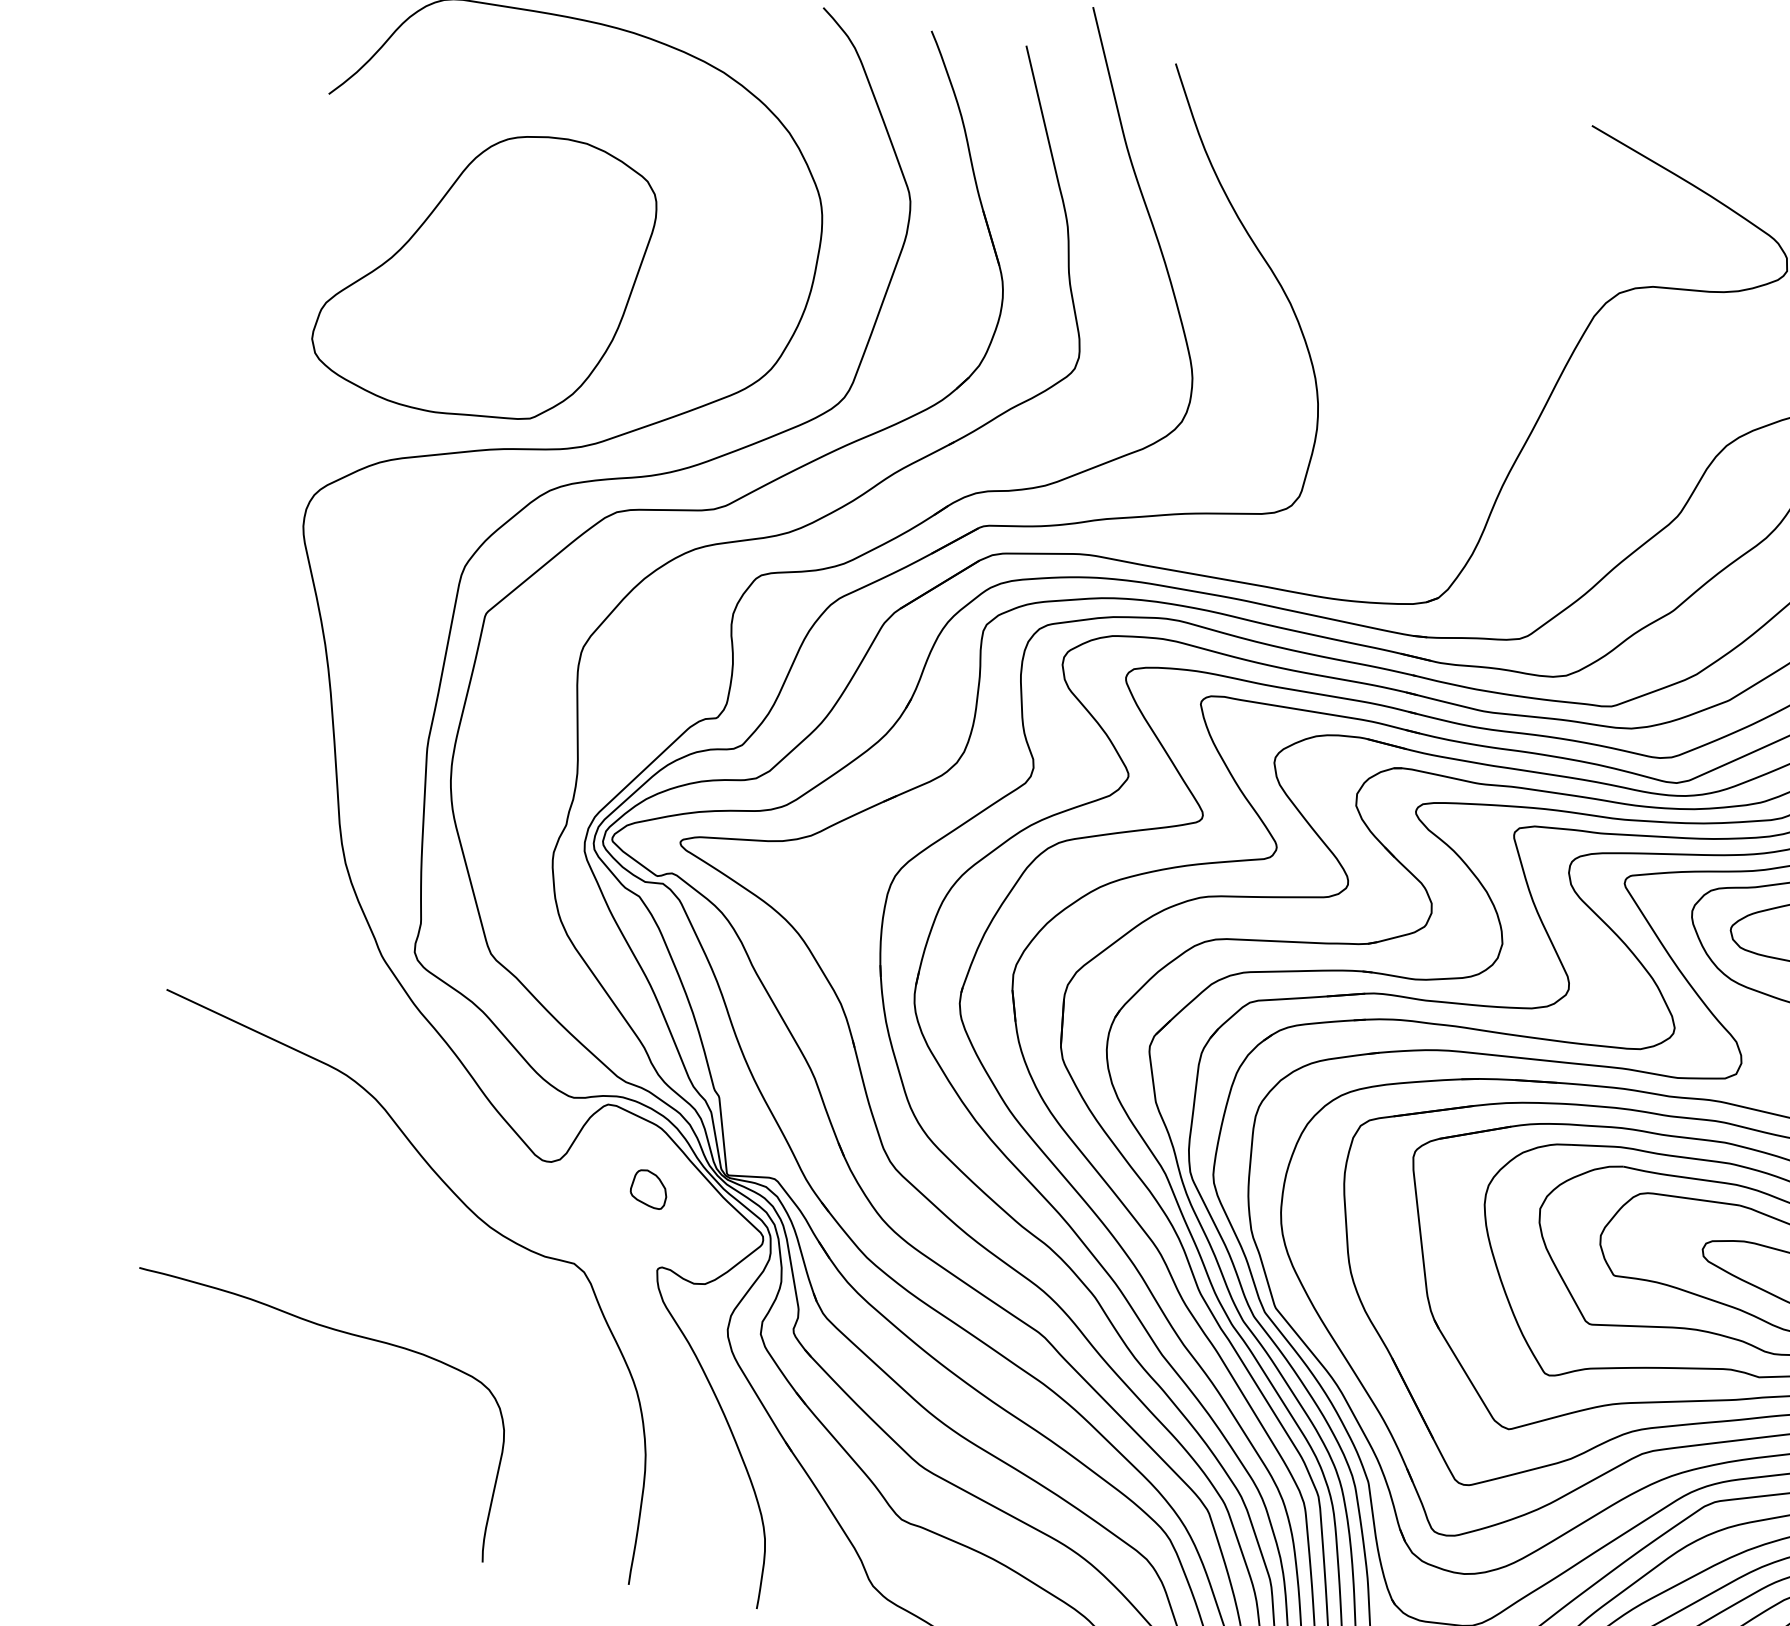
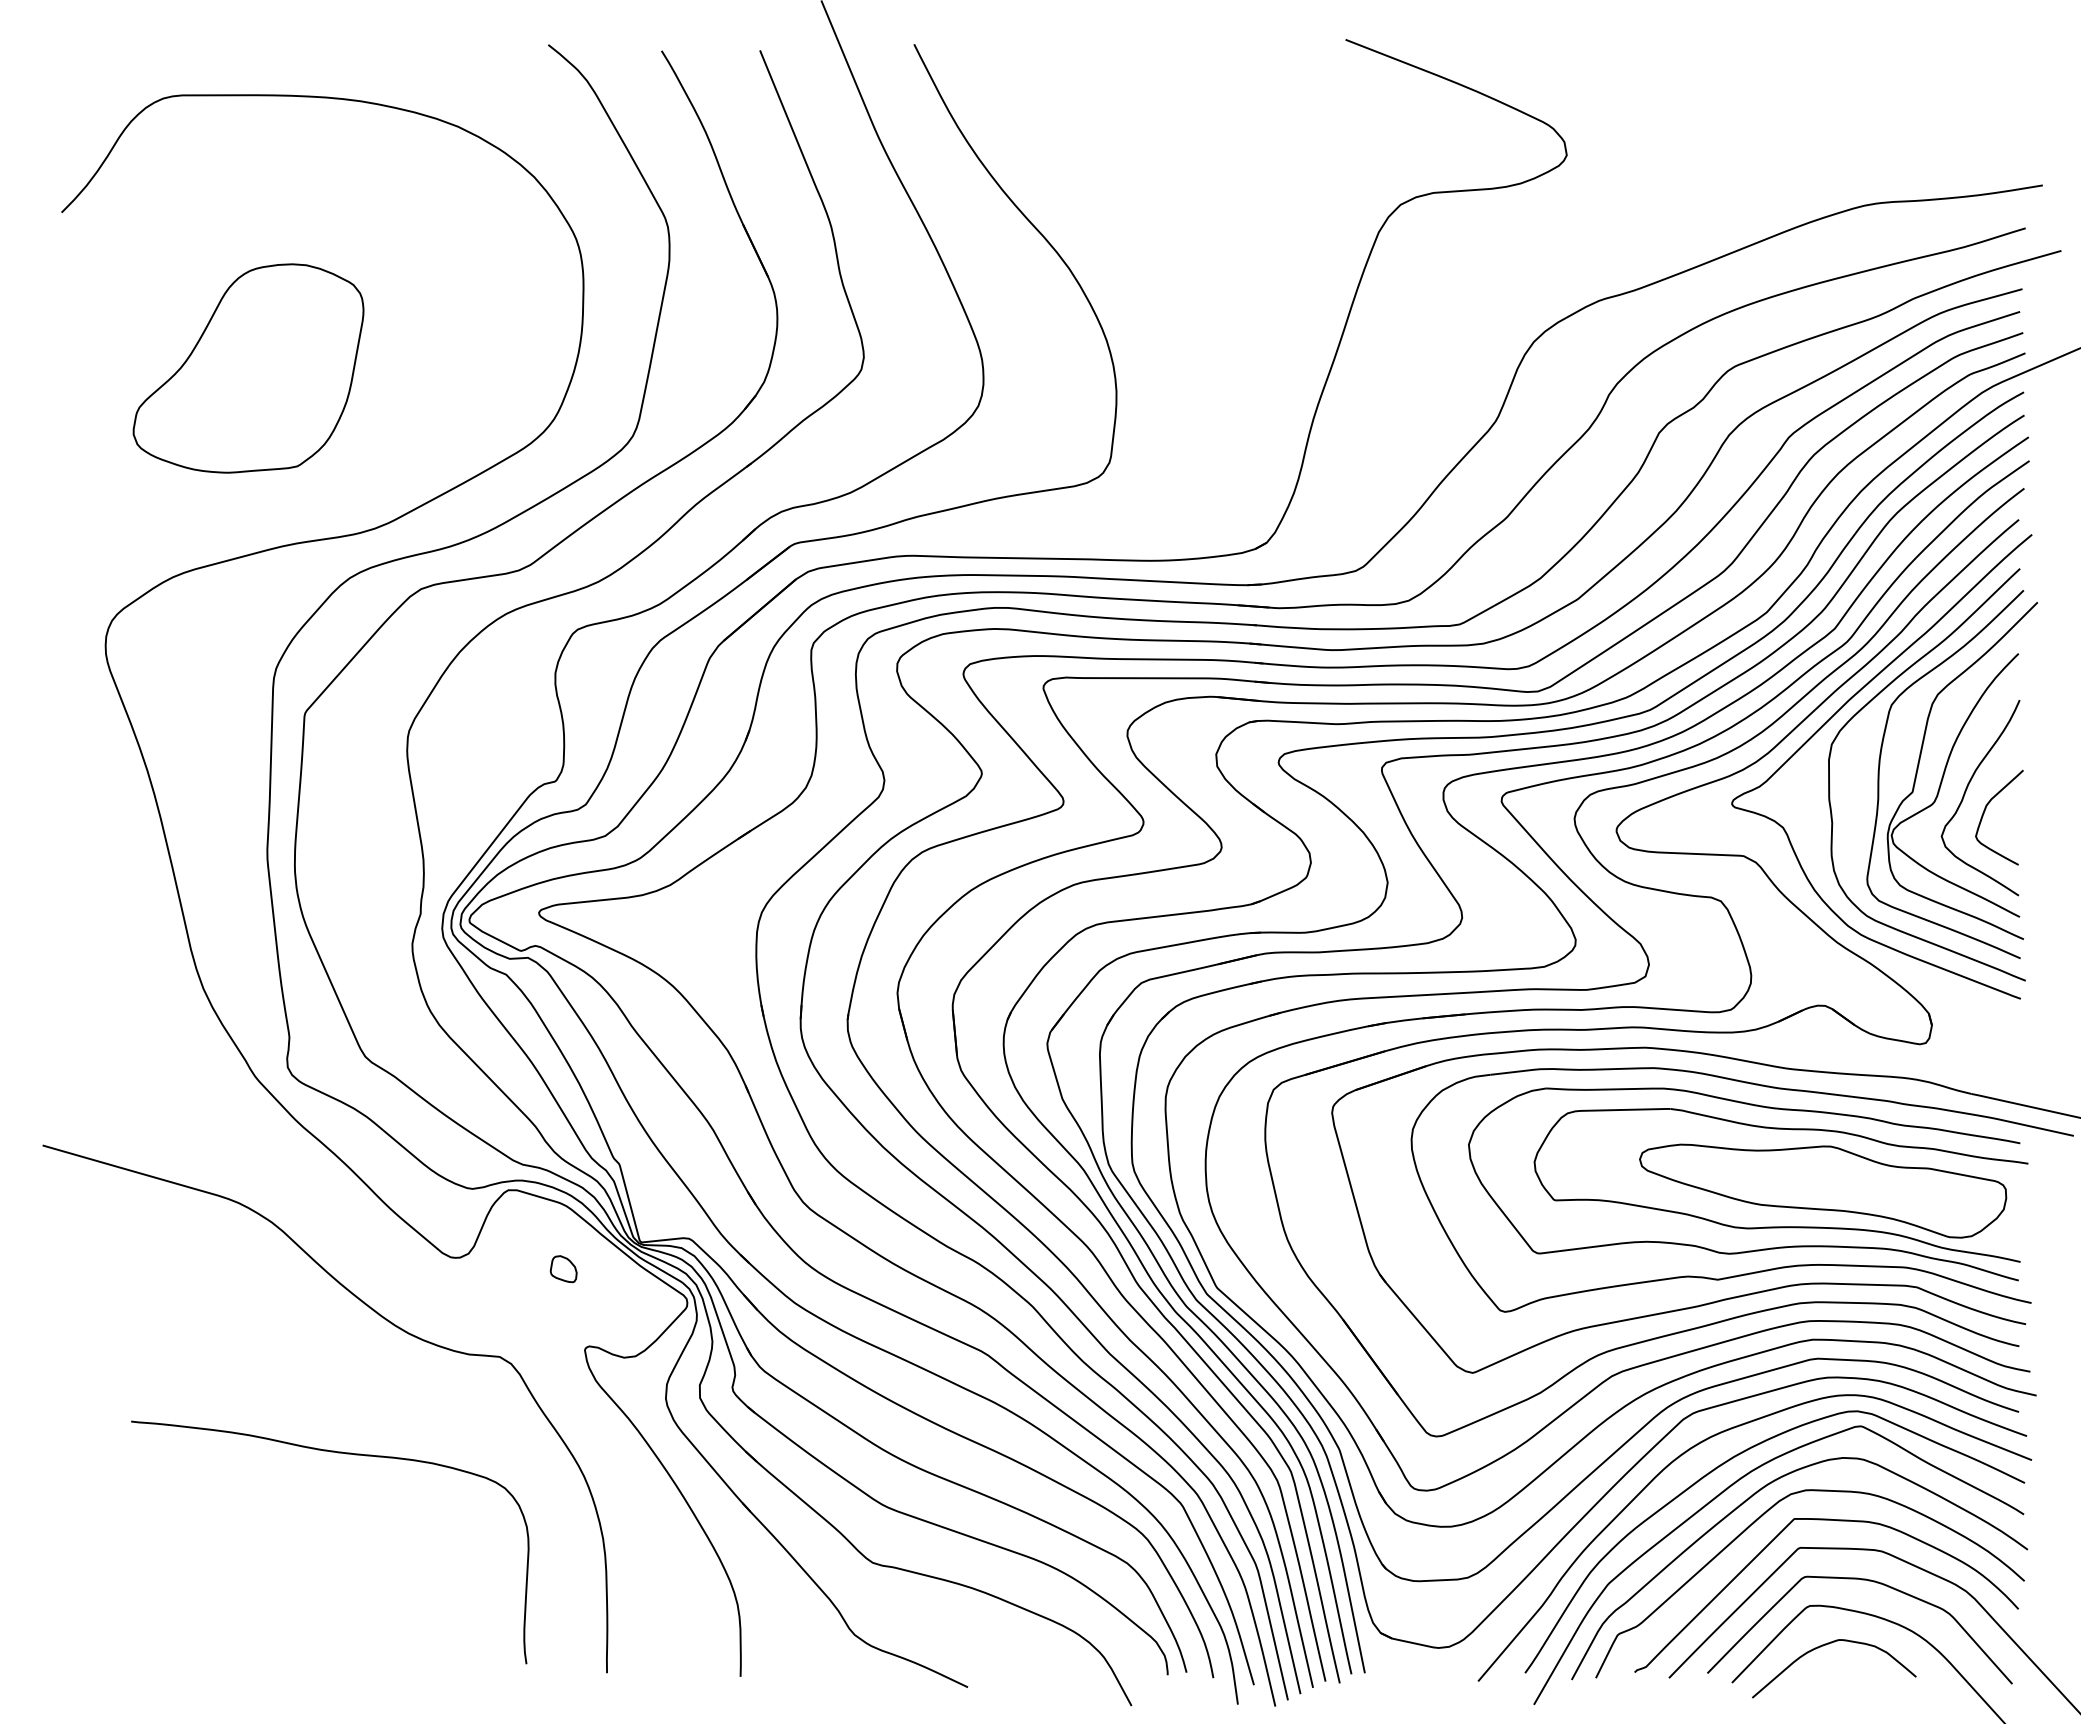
part: (484, 273) -> (248, 368), size x0.7
part: (649, 1188) -> (563, 1268), size x0.7
curve: (333, 1330) -> (337, 1453), moved

